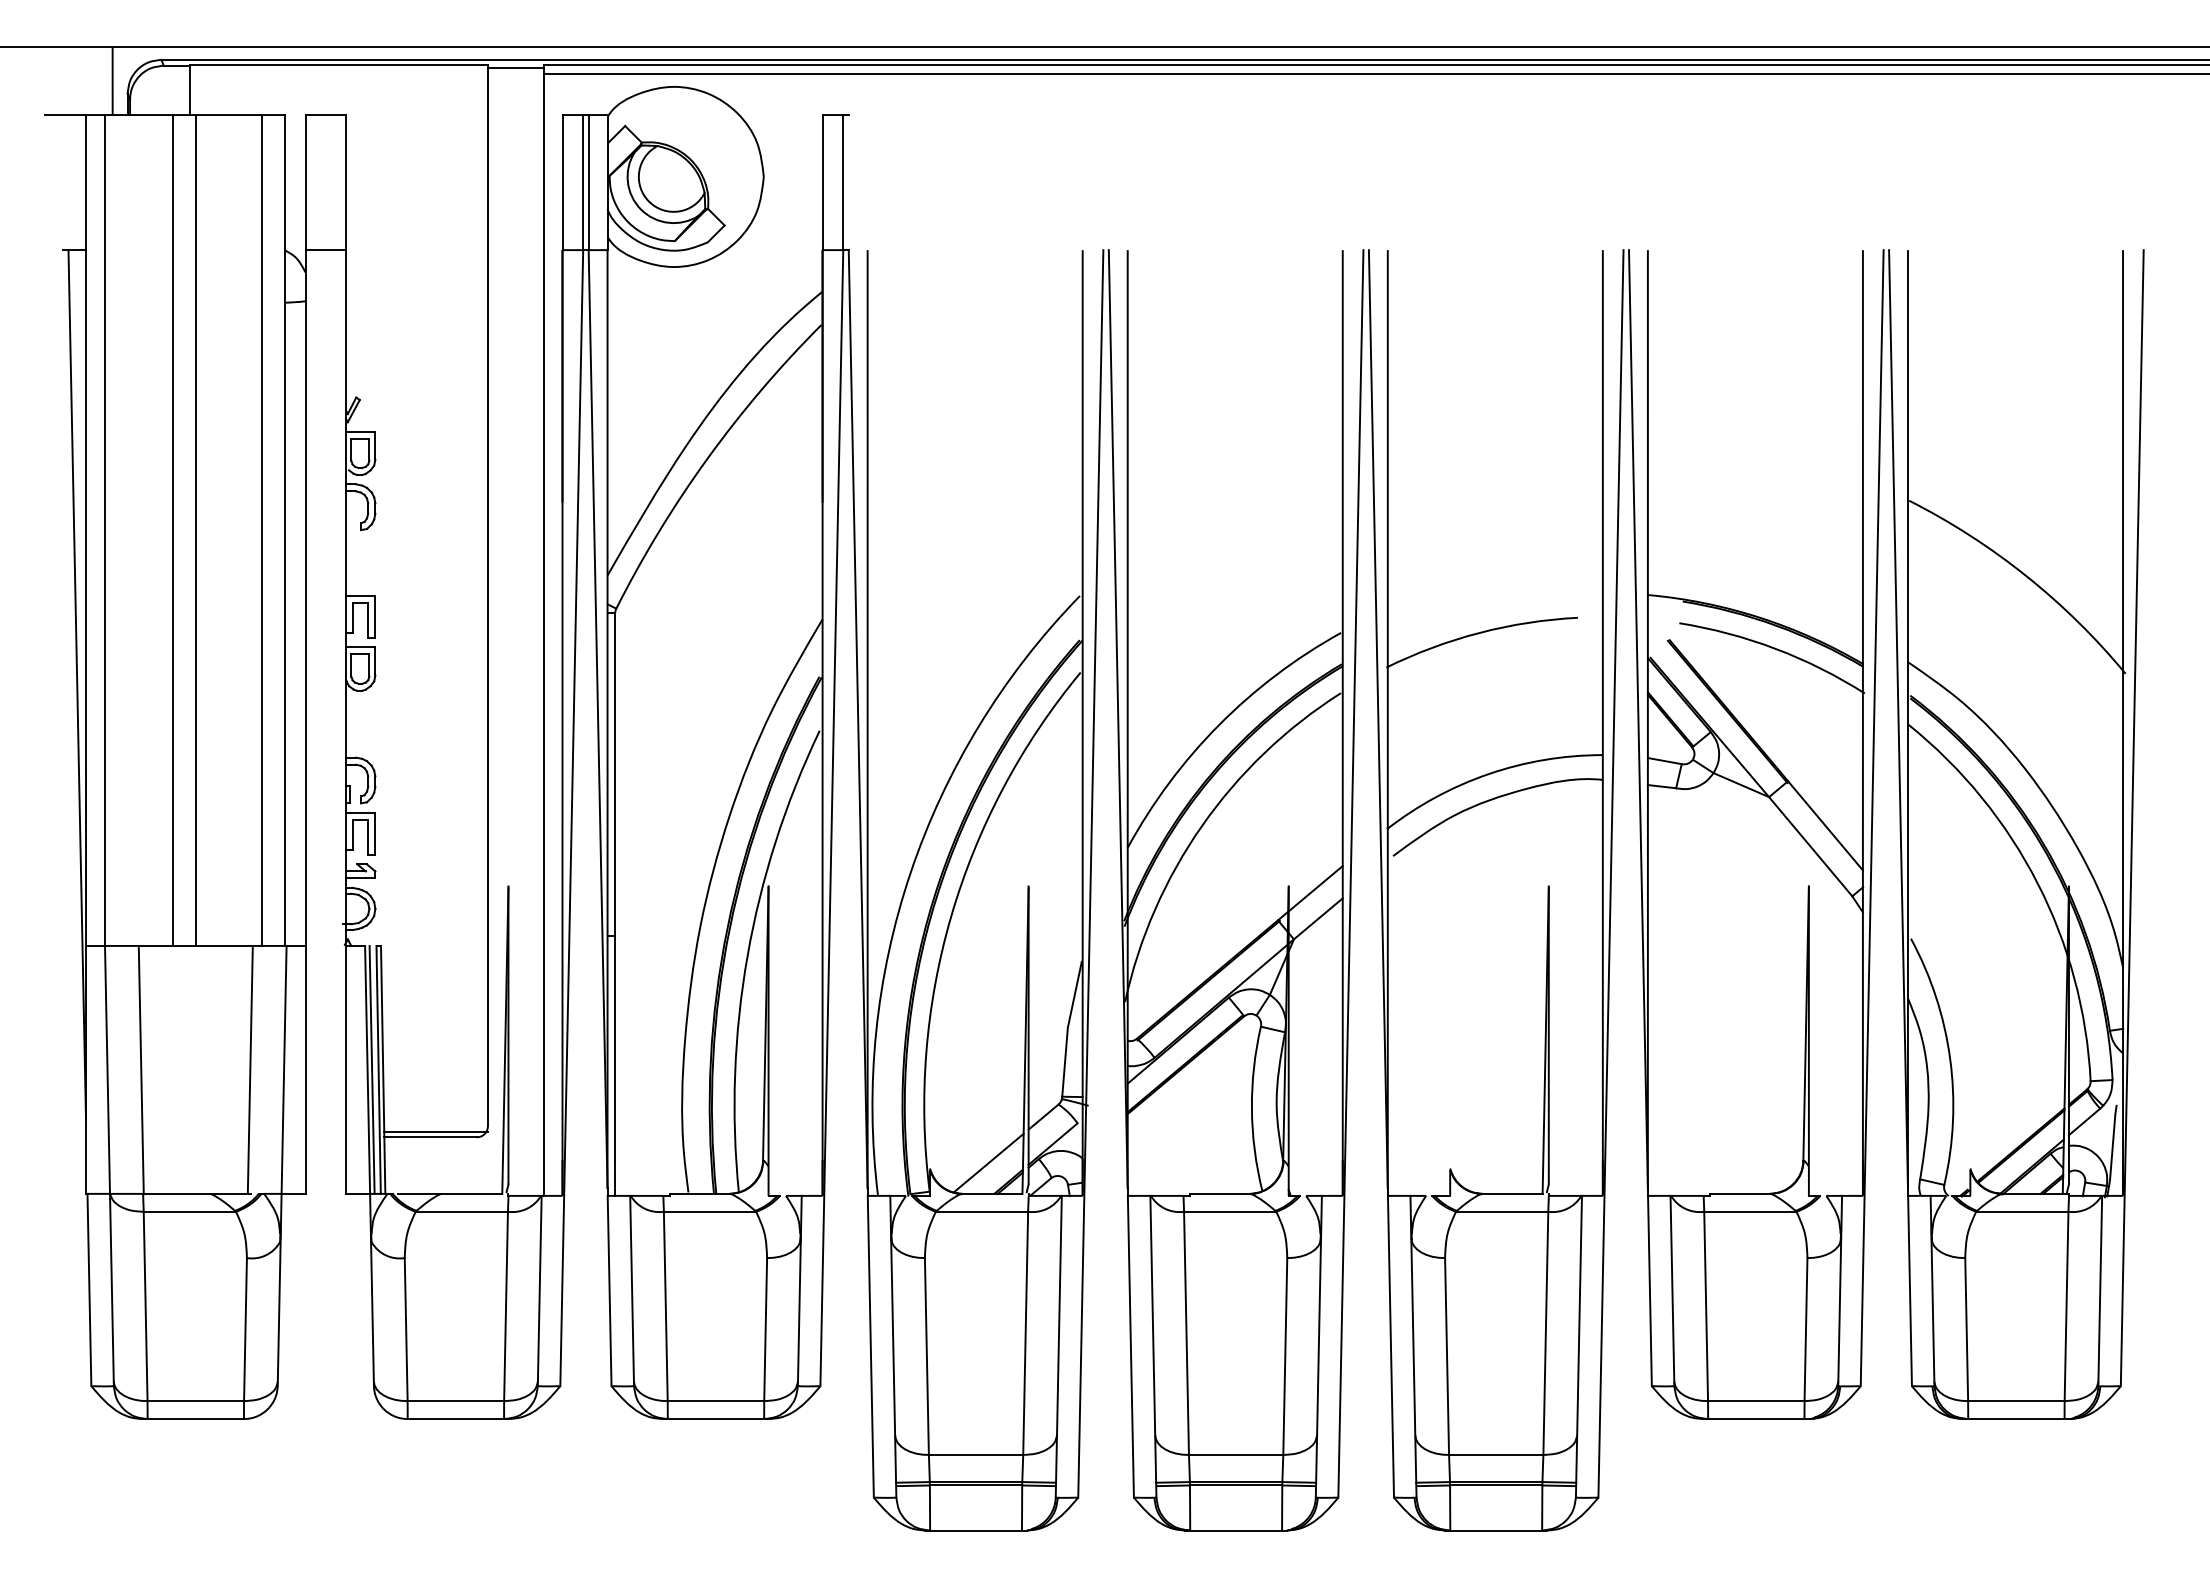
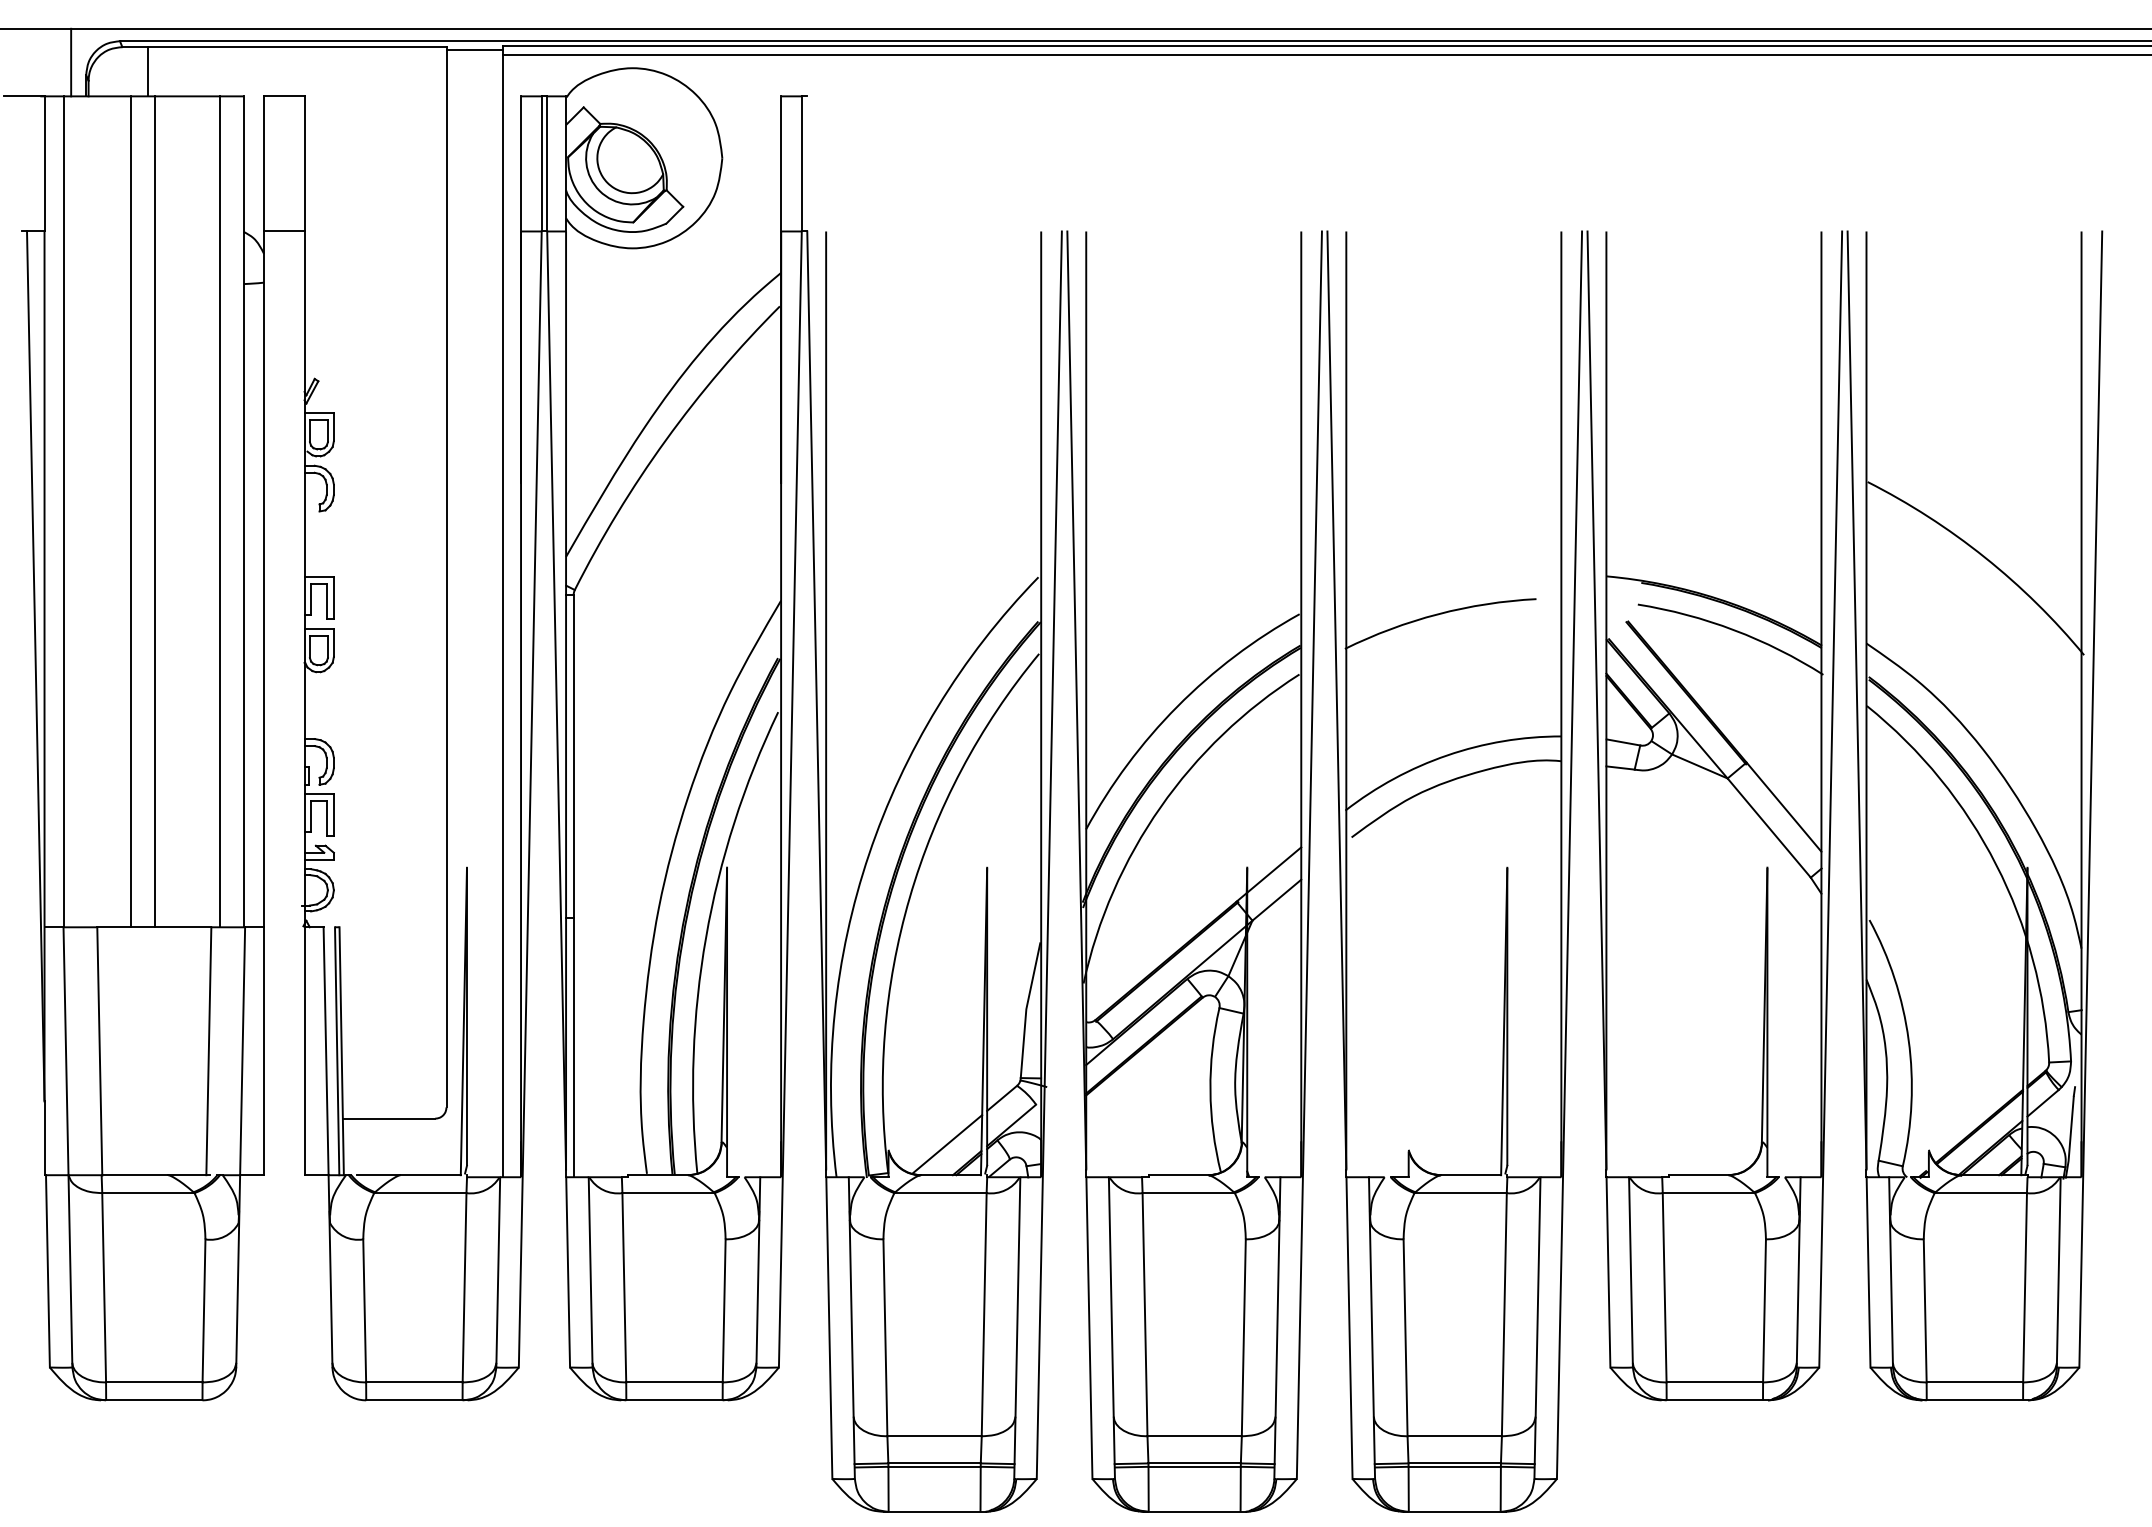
line: (371, 1069) -> (330, 1050), removed
line: (435, 1131) -> (394, 1112), removed

